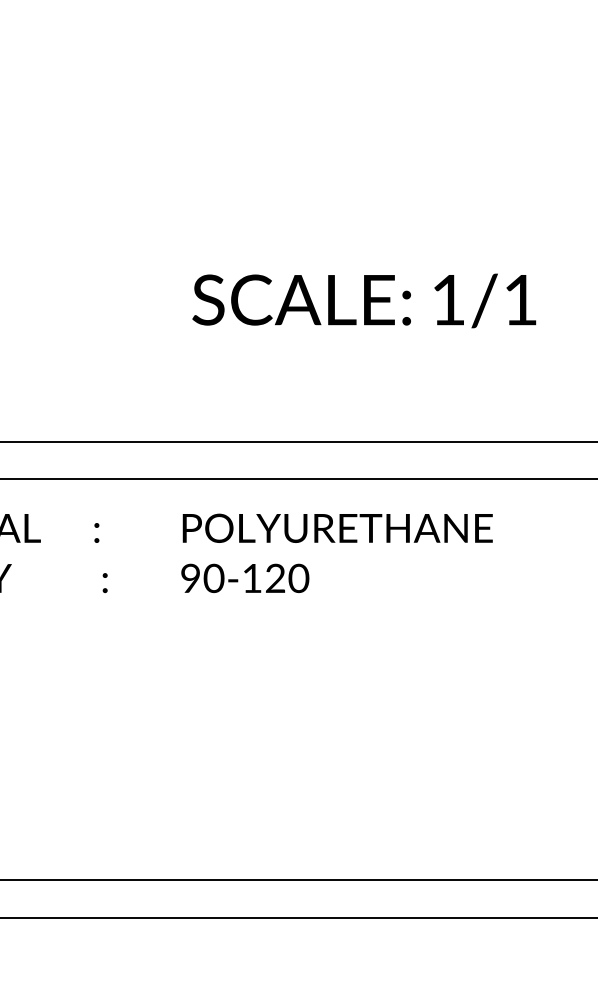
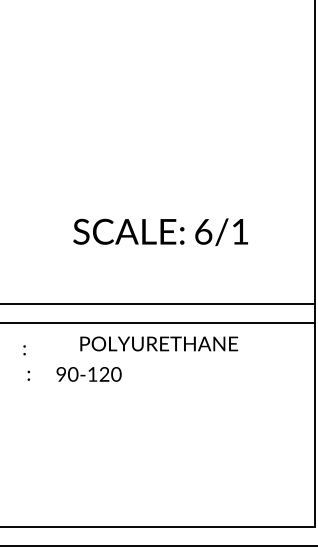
text: (448, 299) -> (203, 231), 1/1 -> 6/1
text: (336, 527) -> (158, 343), moved
text: (244, 578) -> (88, 374), moved

